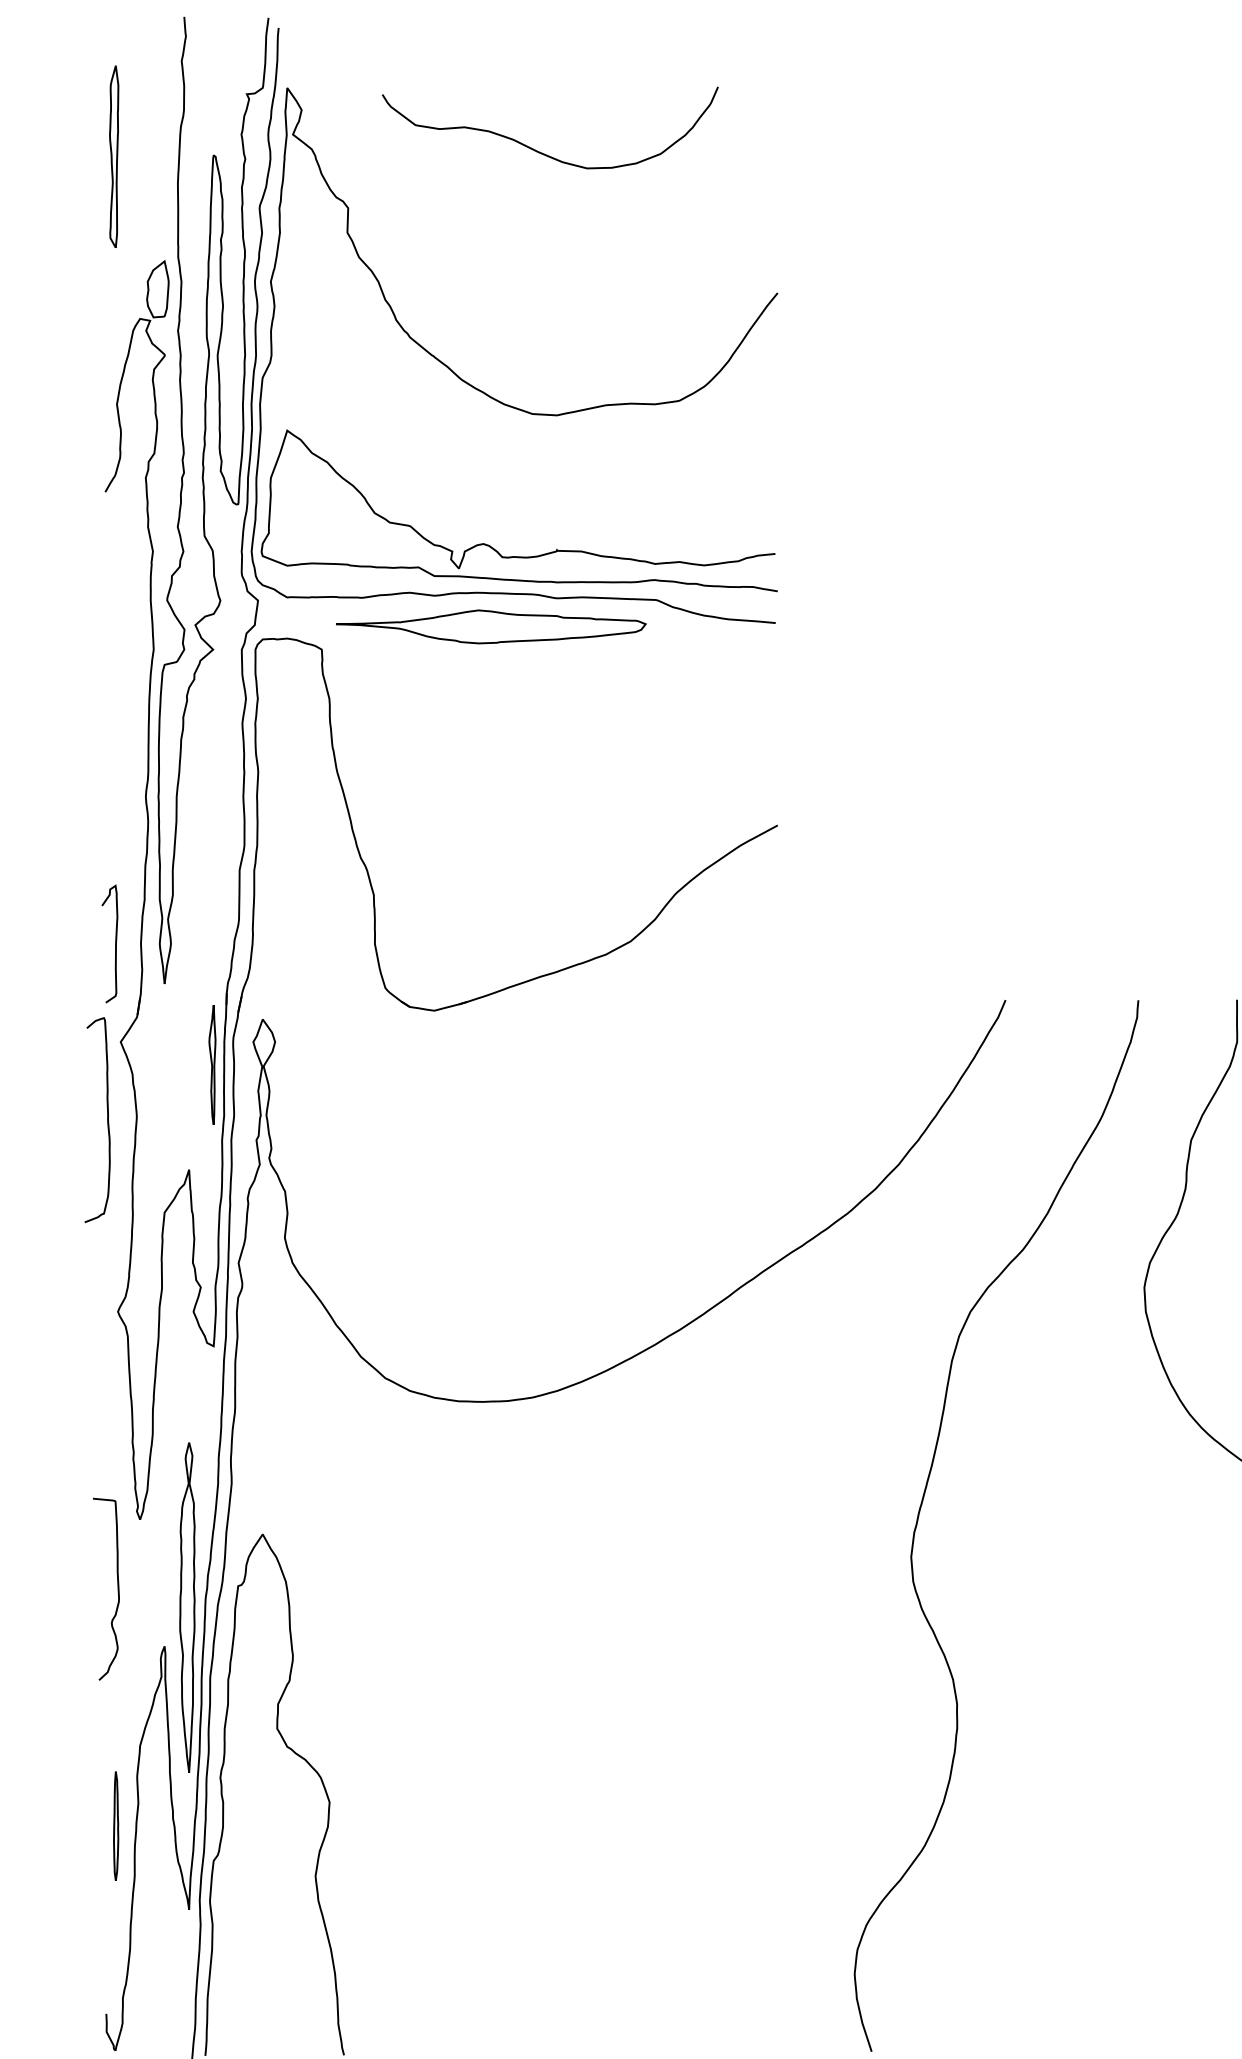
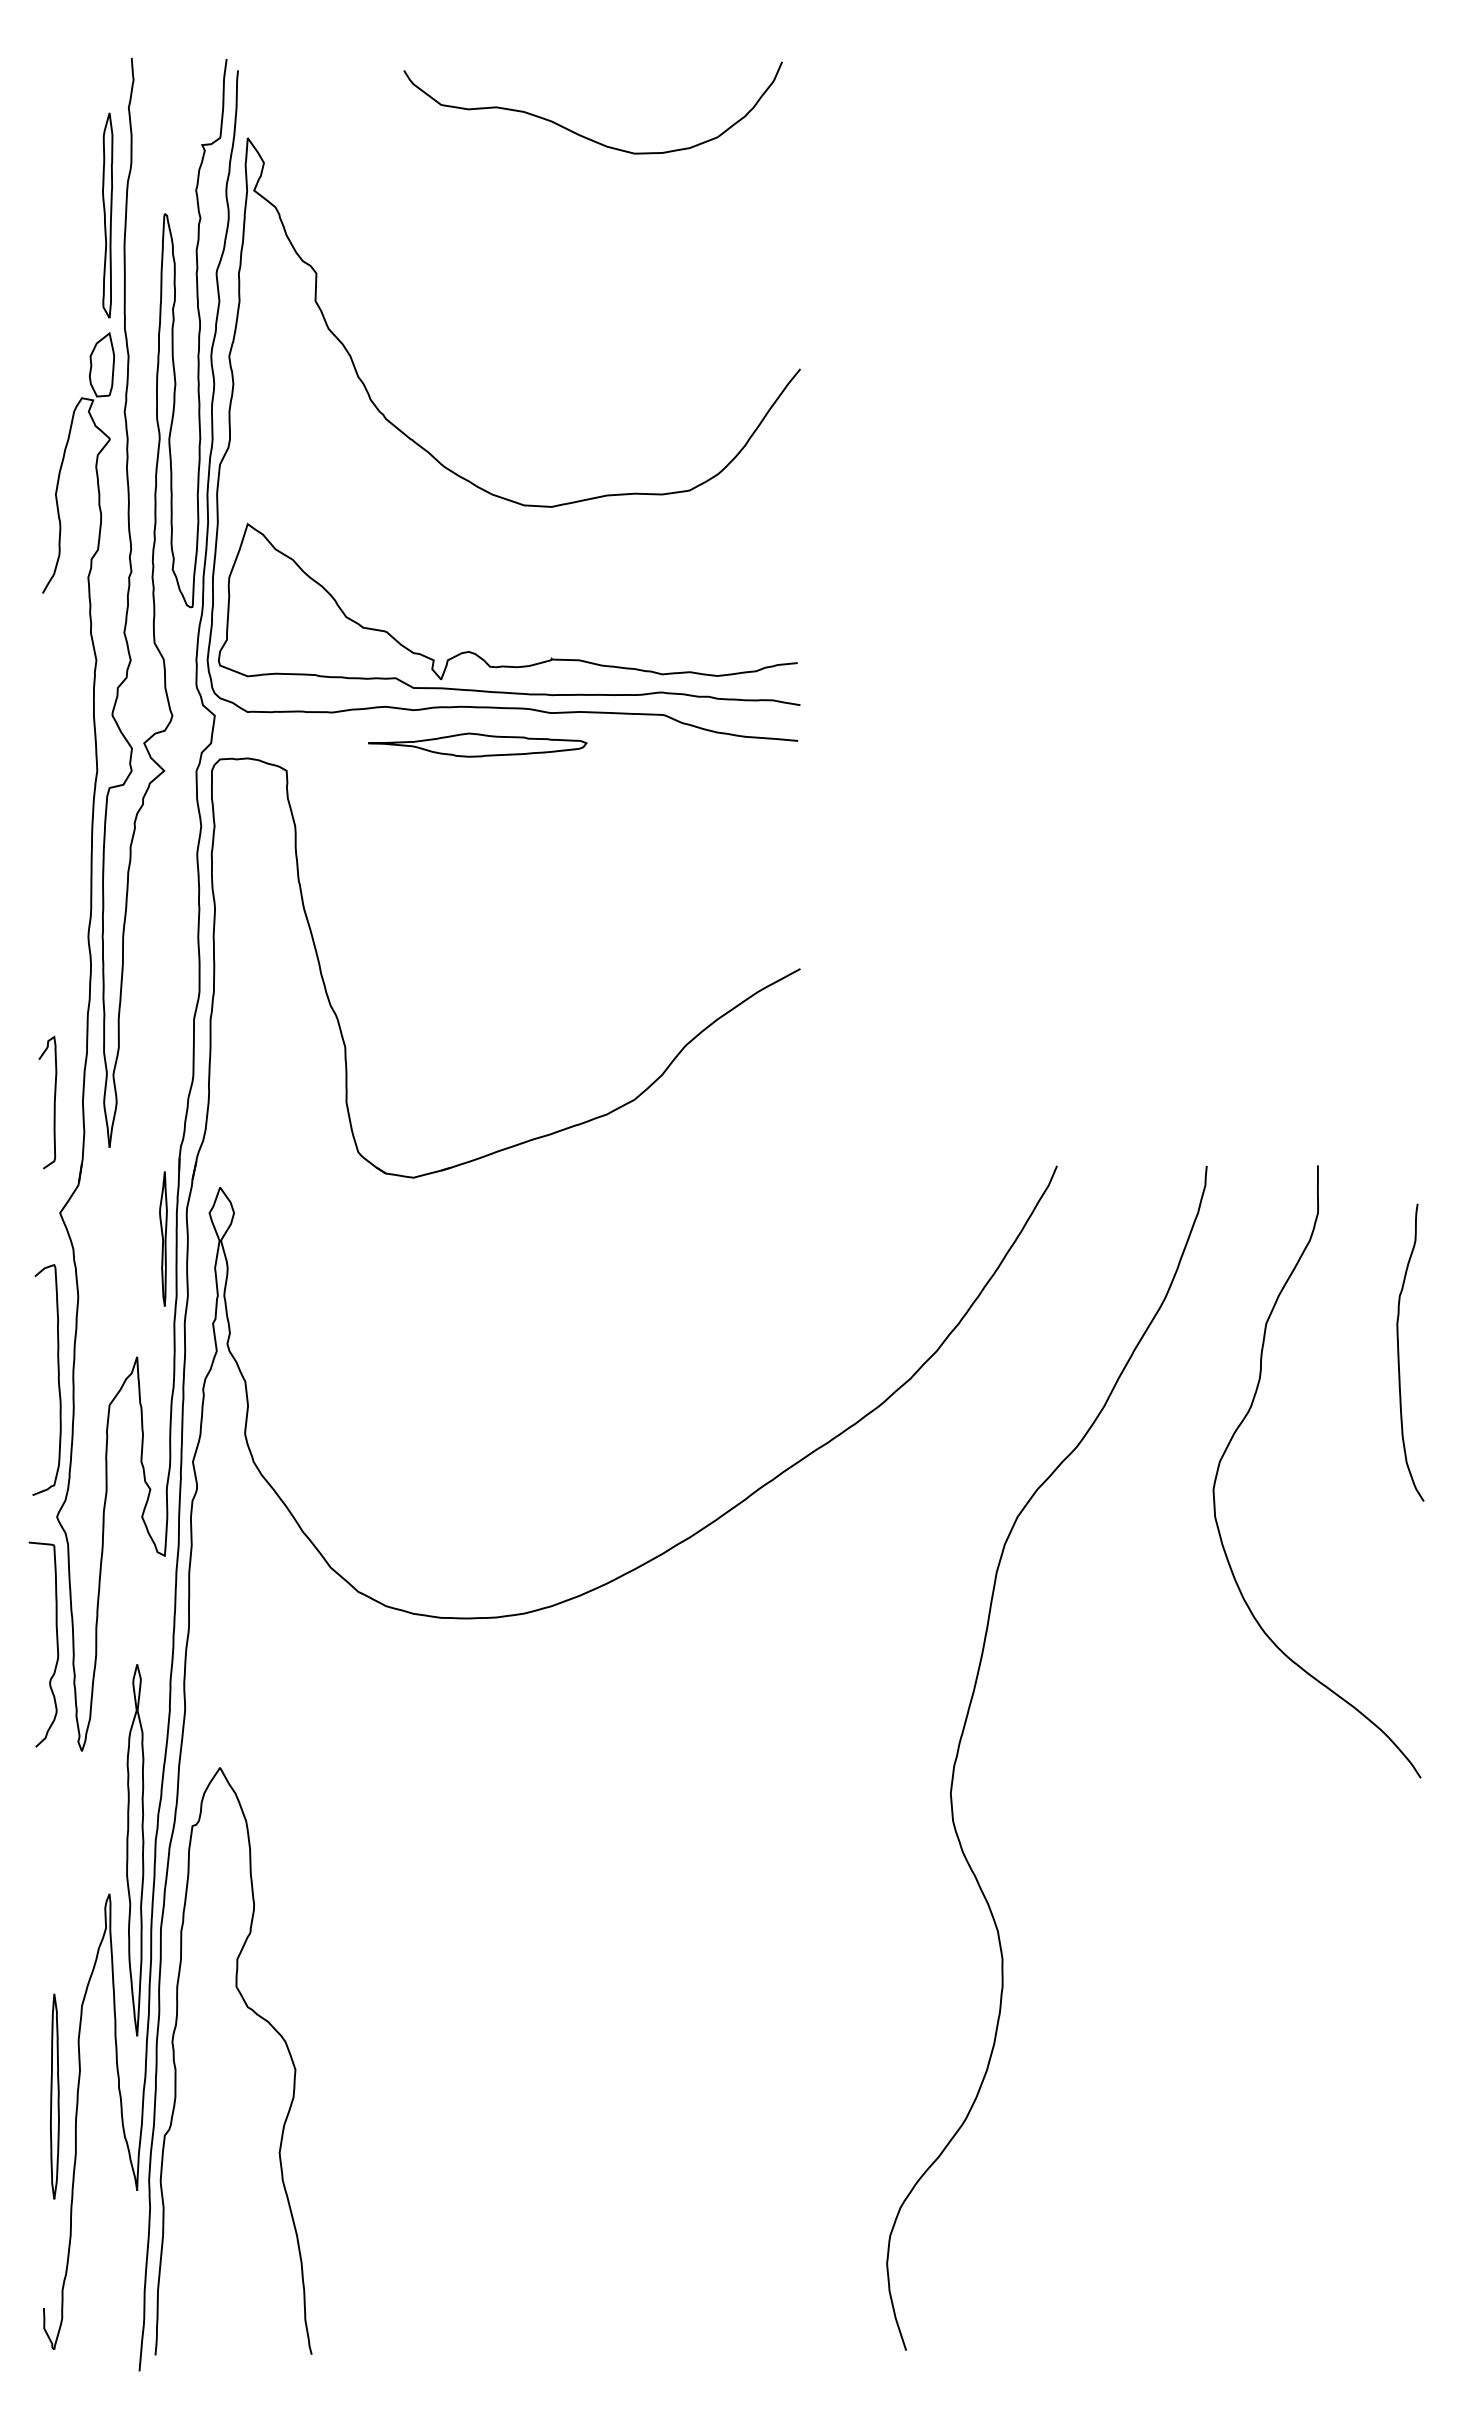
curve: (541, 152) -> (583, 135), moved
part: (113, 156) -> (107, 215), moved
part: (491, 626) -> (477, 744), size x0.62
curve: (106, 1119) -> (57, 1379), moved
curve: (117, 1589) -> (56, 1644), moved
part: (115, 1826) -> (54, 2096), size x1.67

